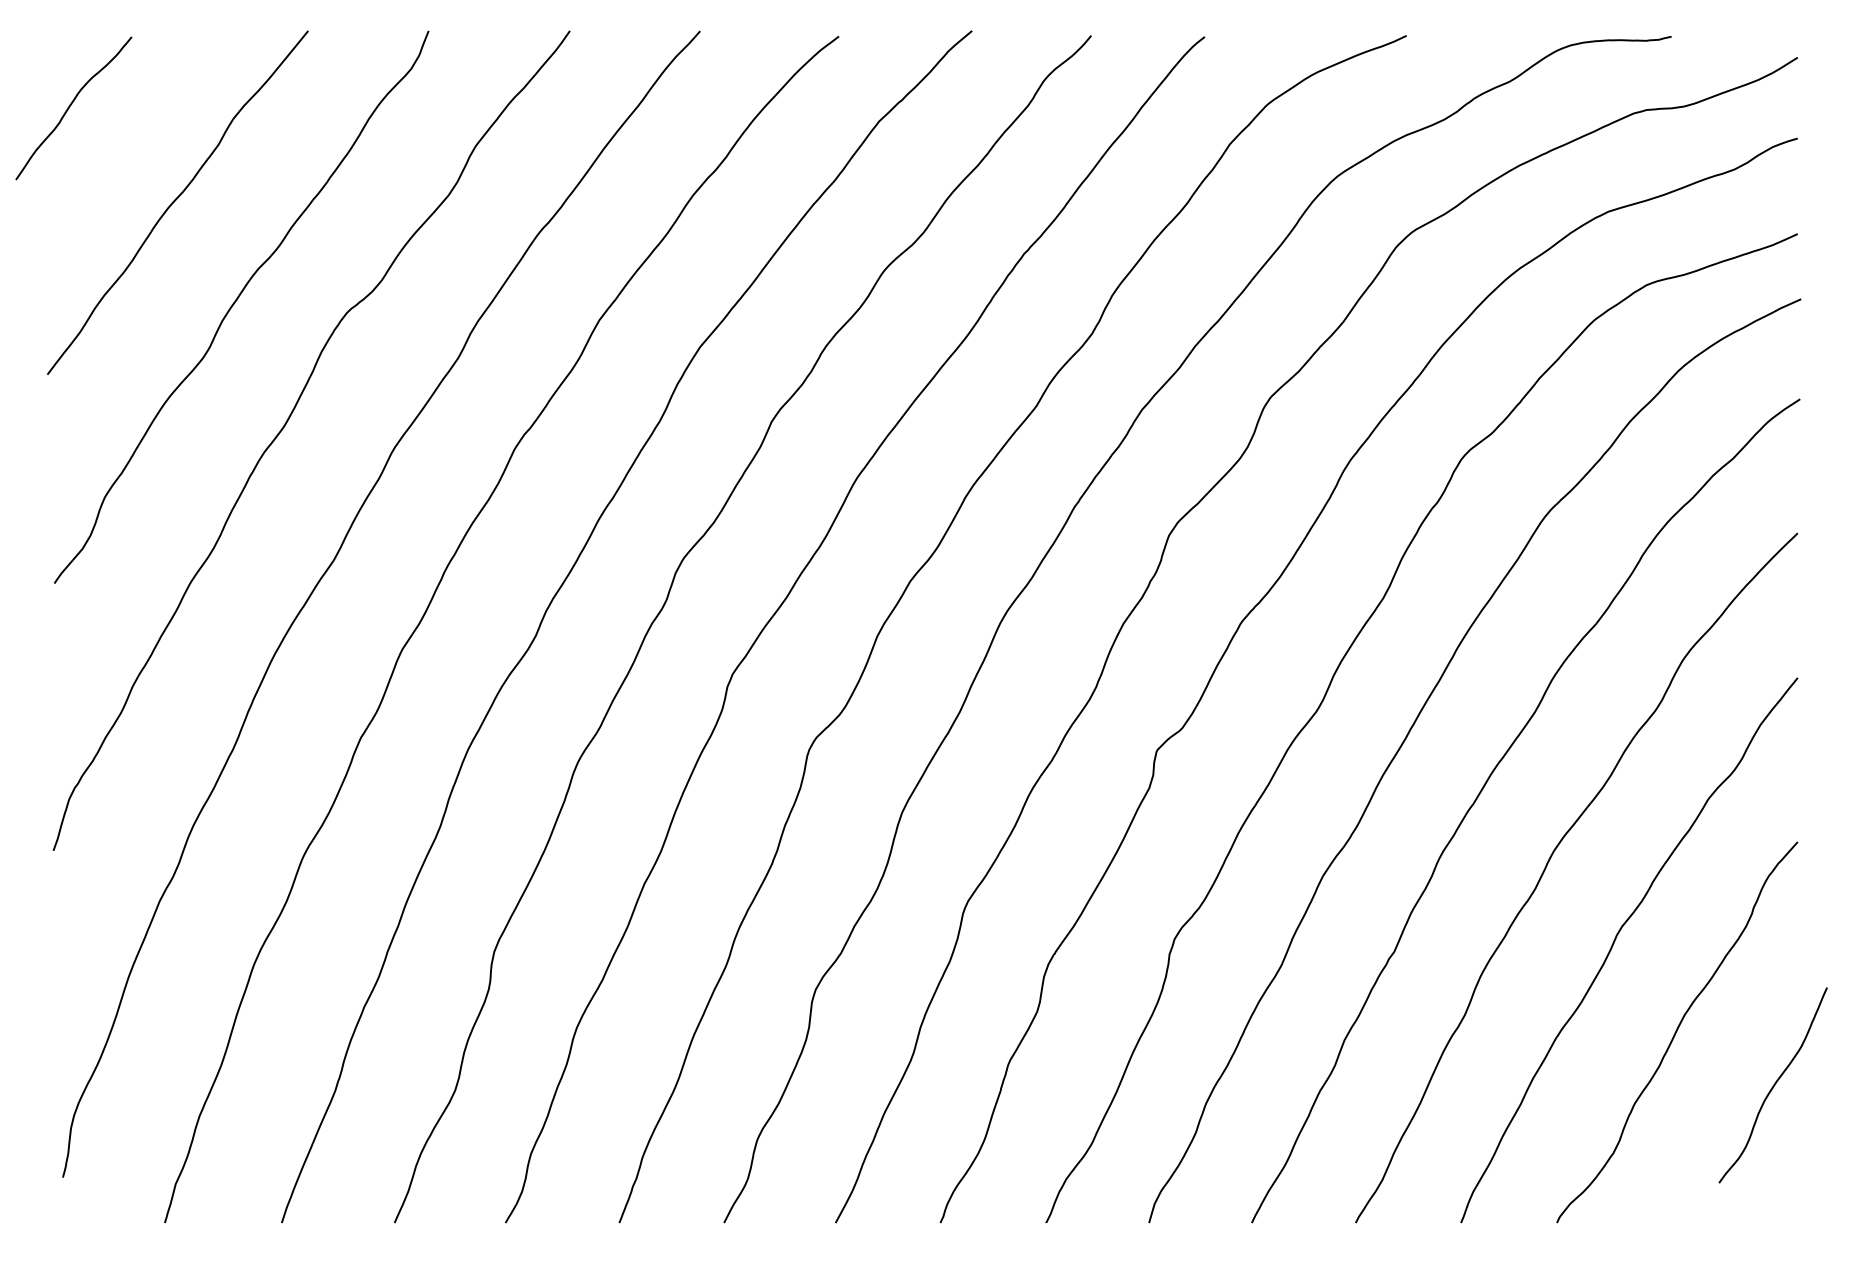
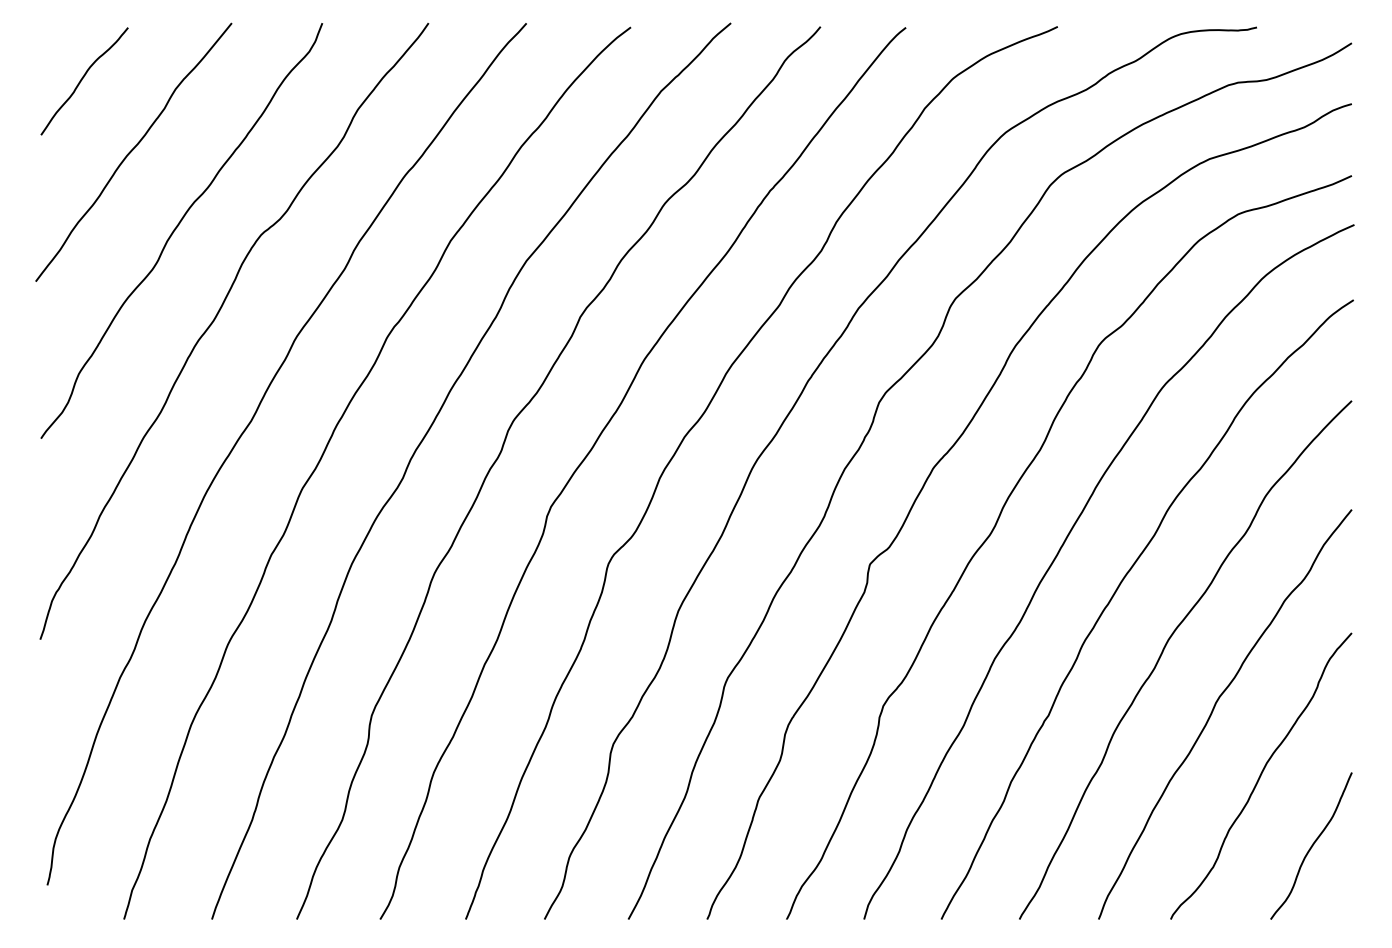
curve: (71, 107) -> (82, 80), moved
curve: (1773, 1084) -> (1311, 845), moved

